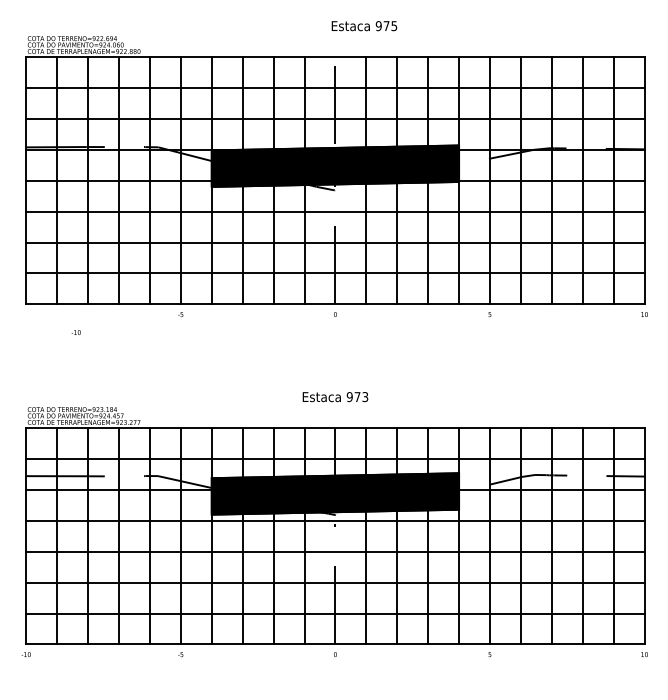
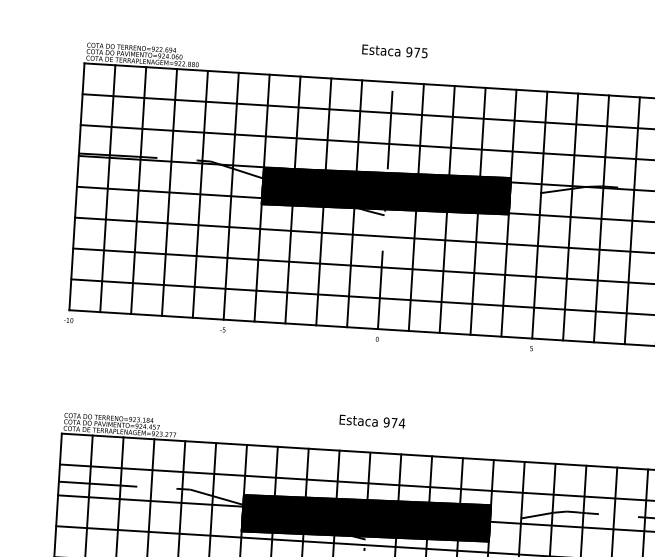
text: (364, 26) -> (394, 51), moved
text: (75, 332) -> (67, 320), moved
text: (365, 397) -> (402, 423), 973 -> 974

